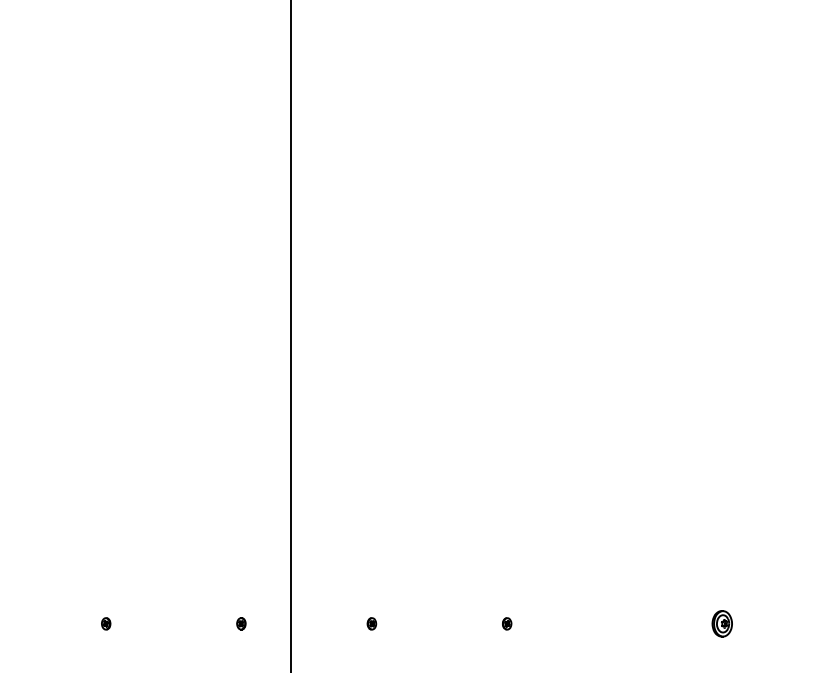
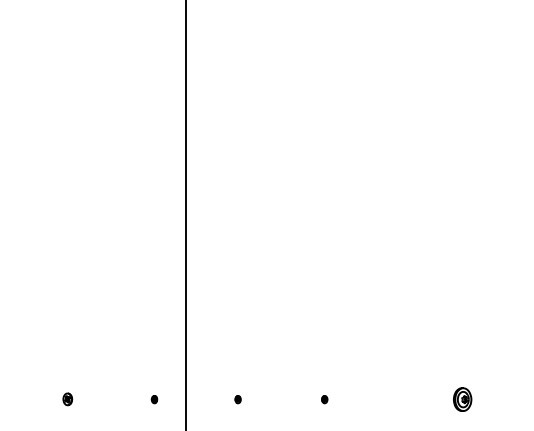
part: (105, 623) -> (67, 399), size x1.6
part: (722, 623) -> (462, 399), size x1.4

